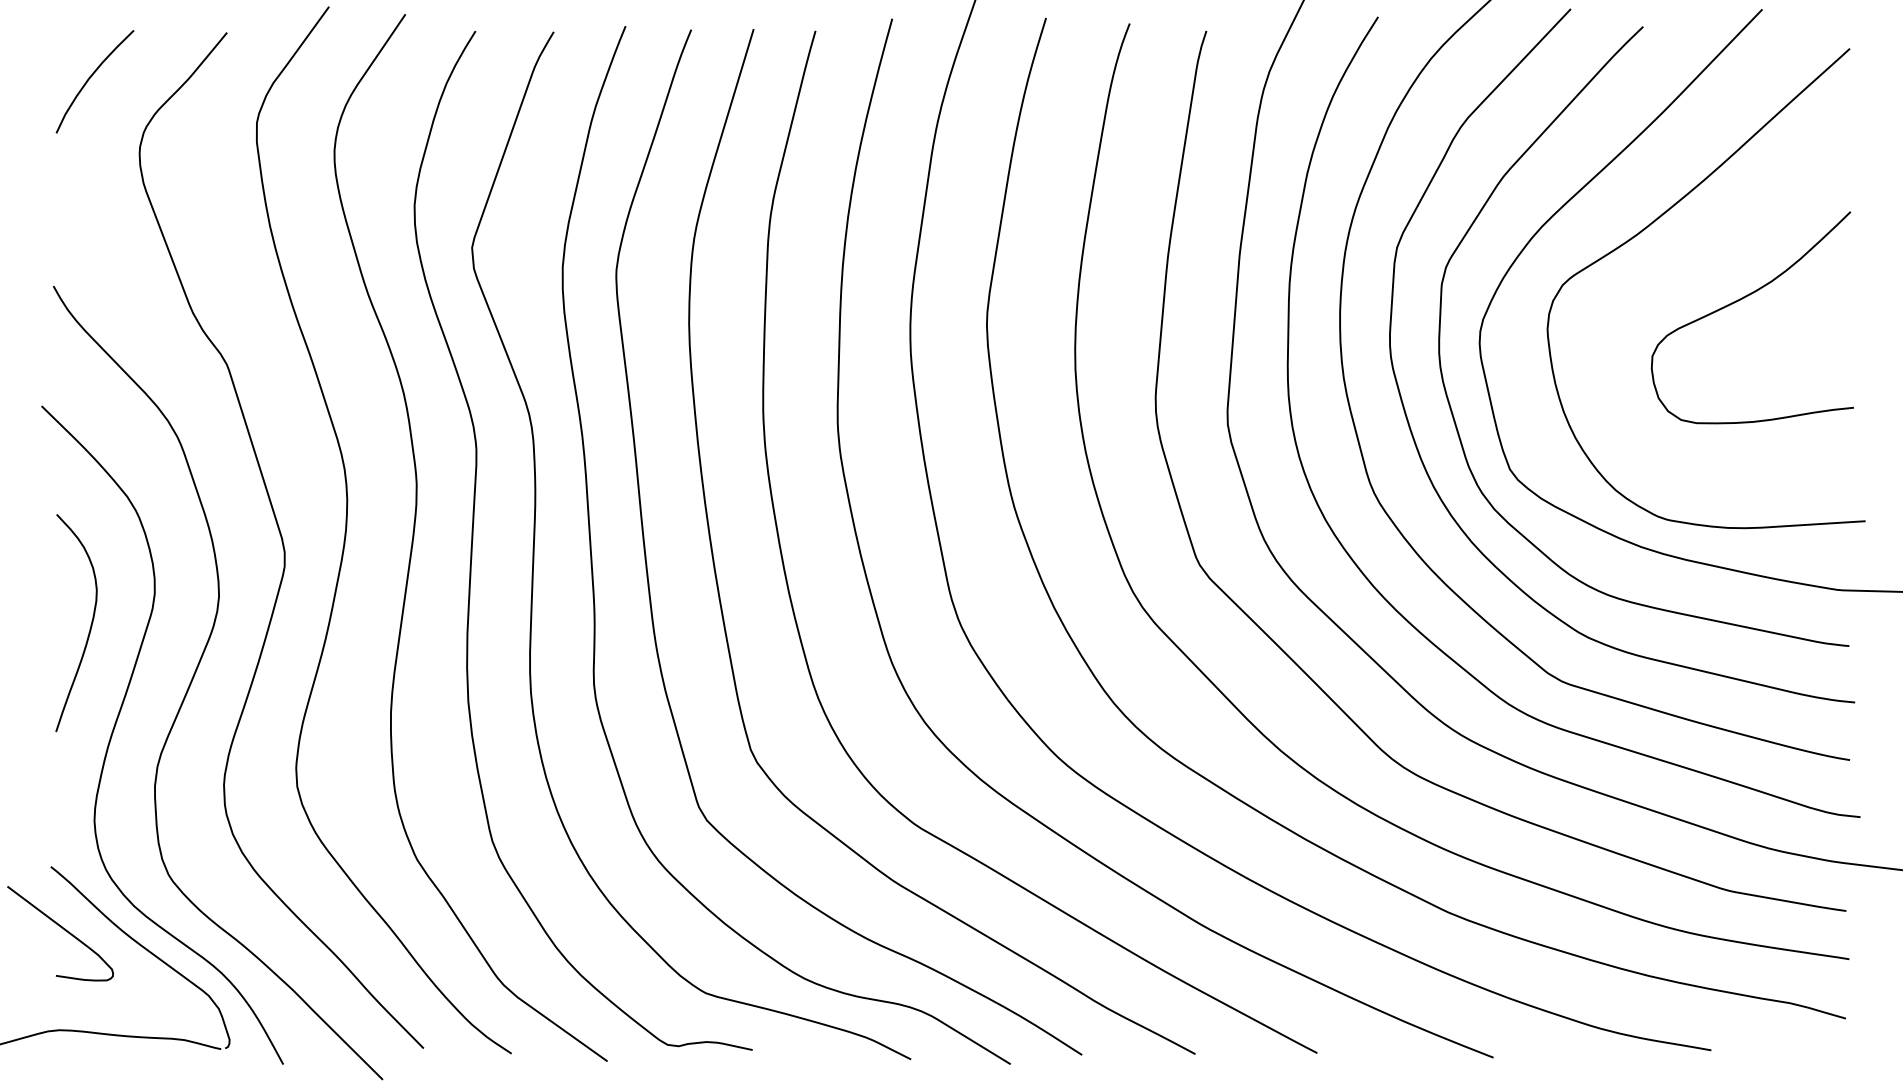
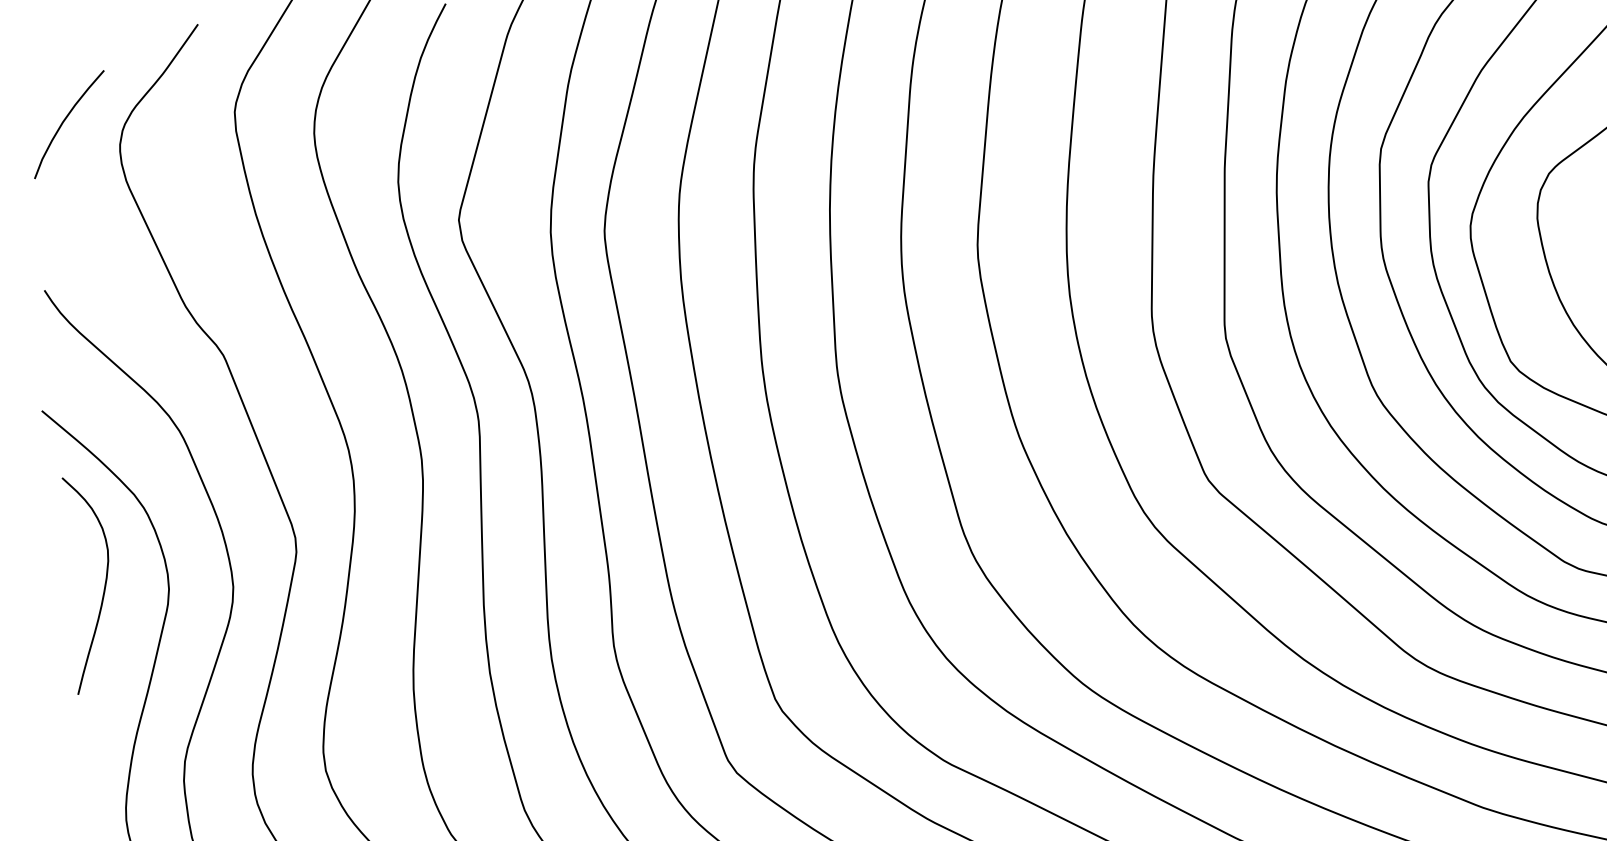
curve: (91, 77) -> (65, 120), moved
curve: (89, 628) -> (103, 589), moved

